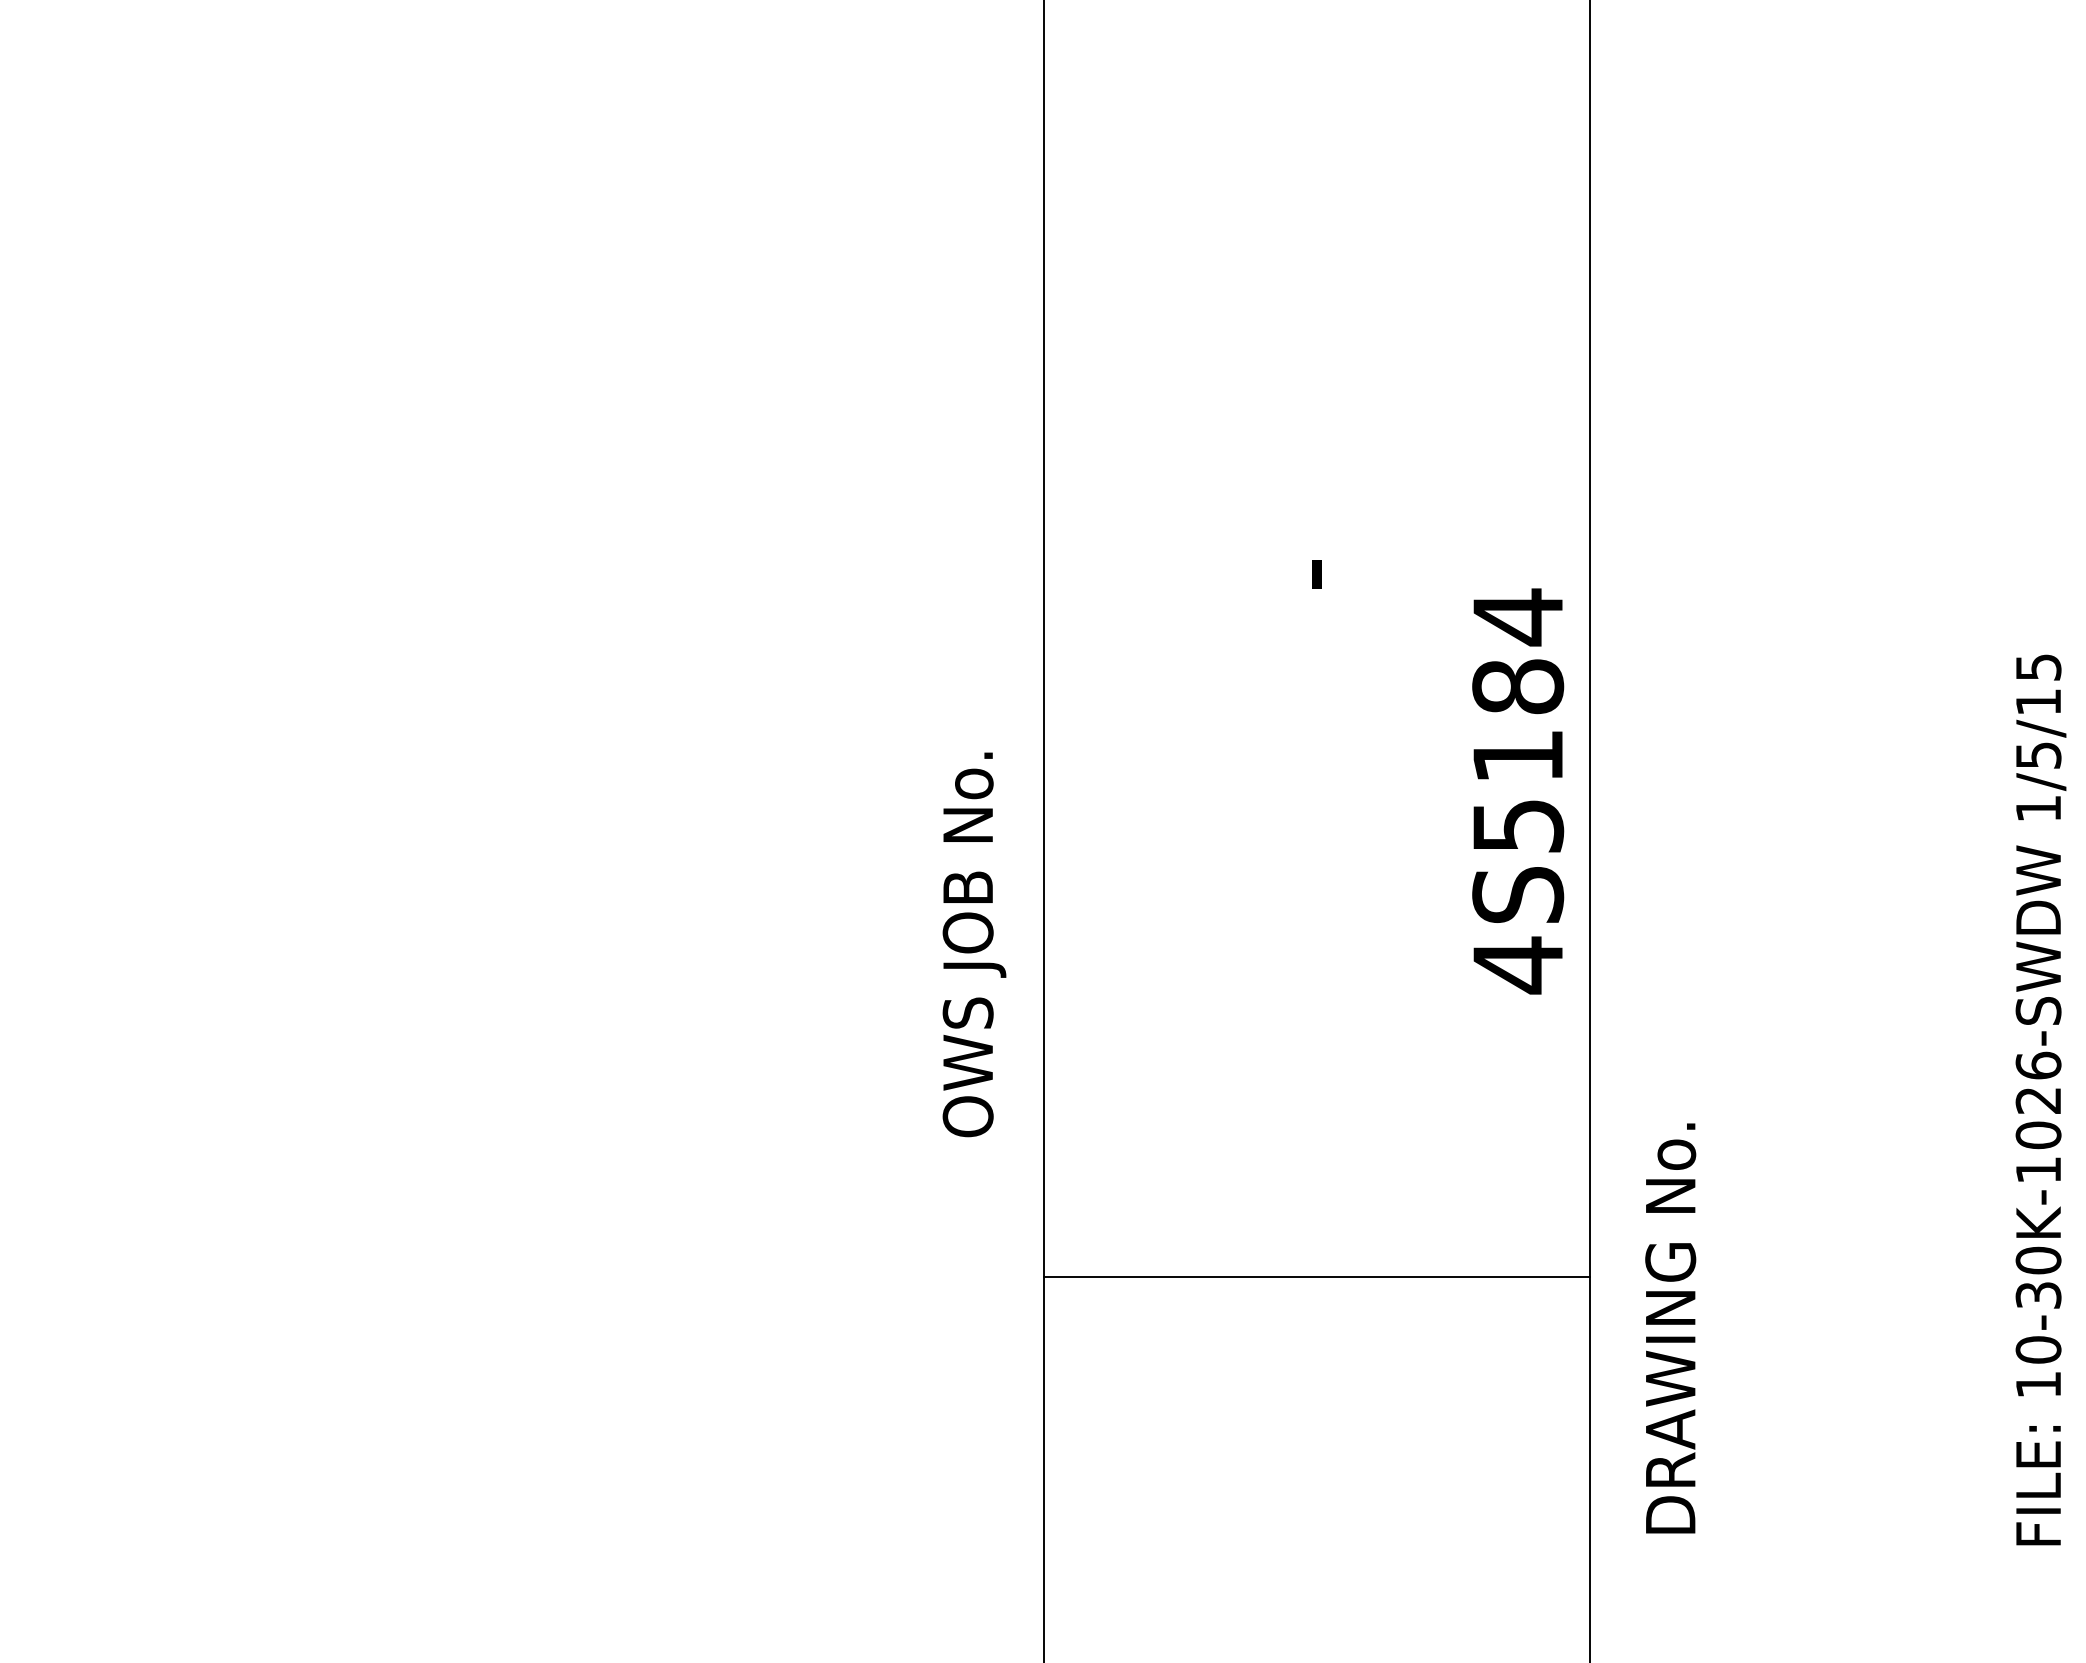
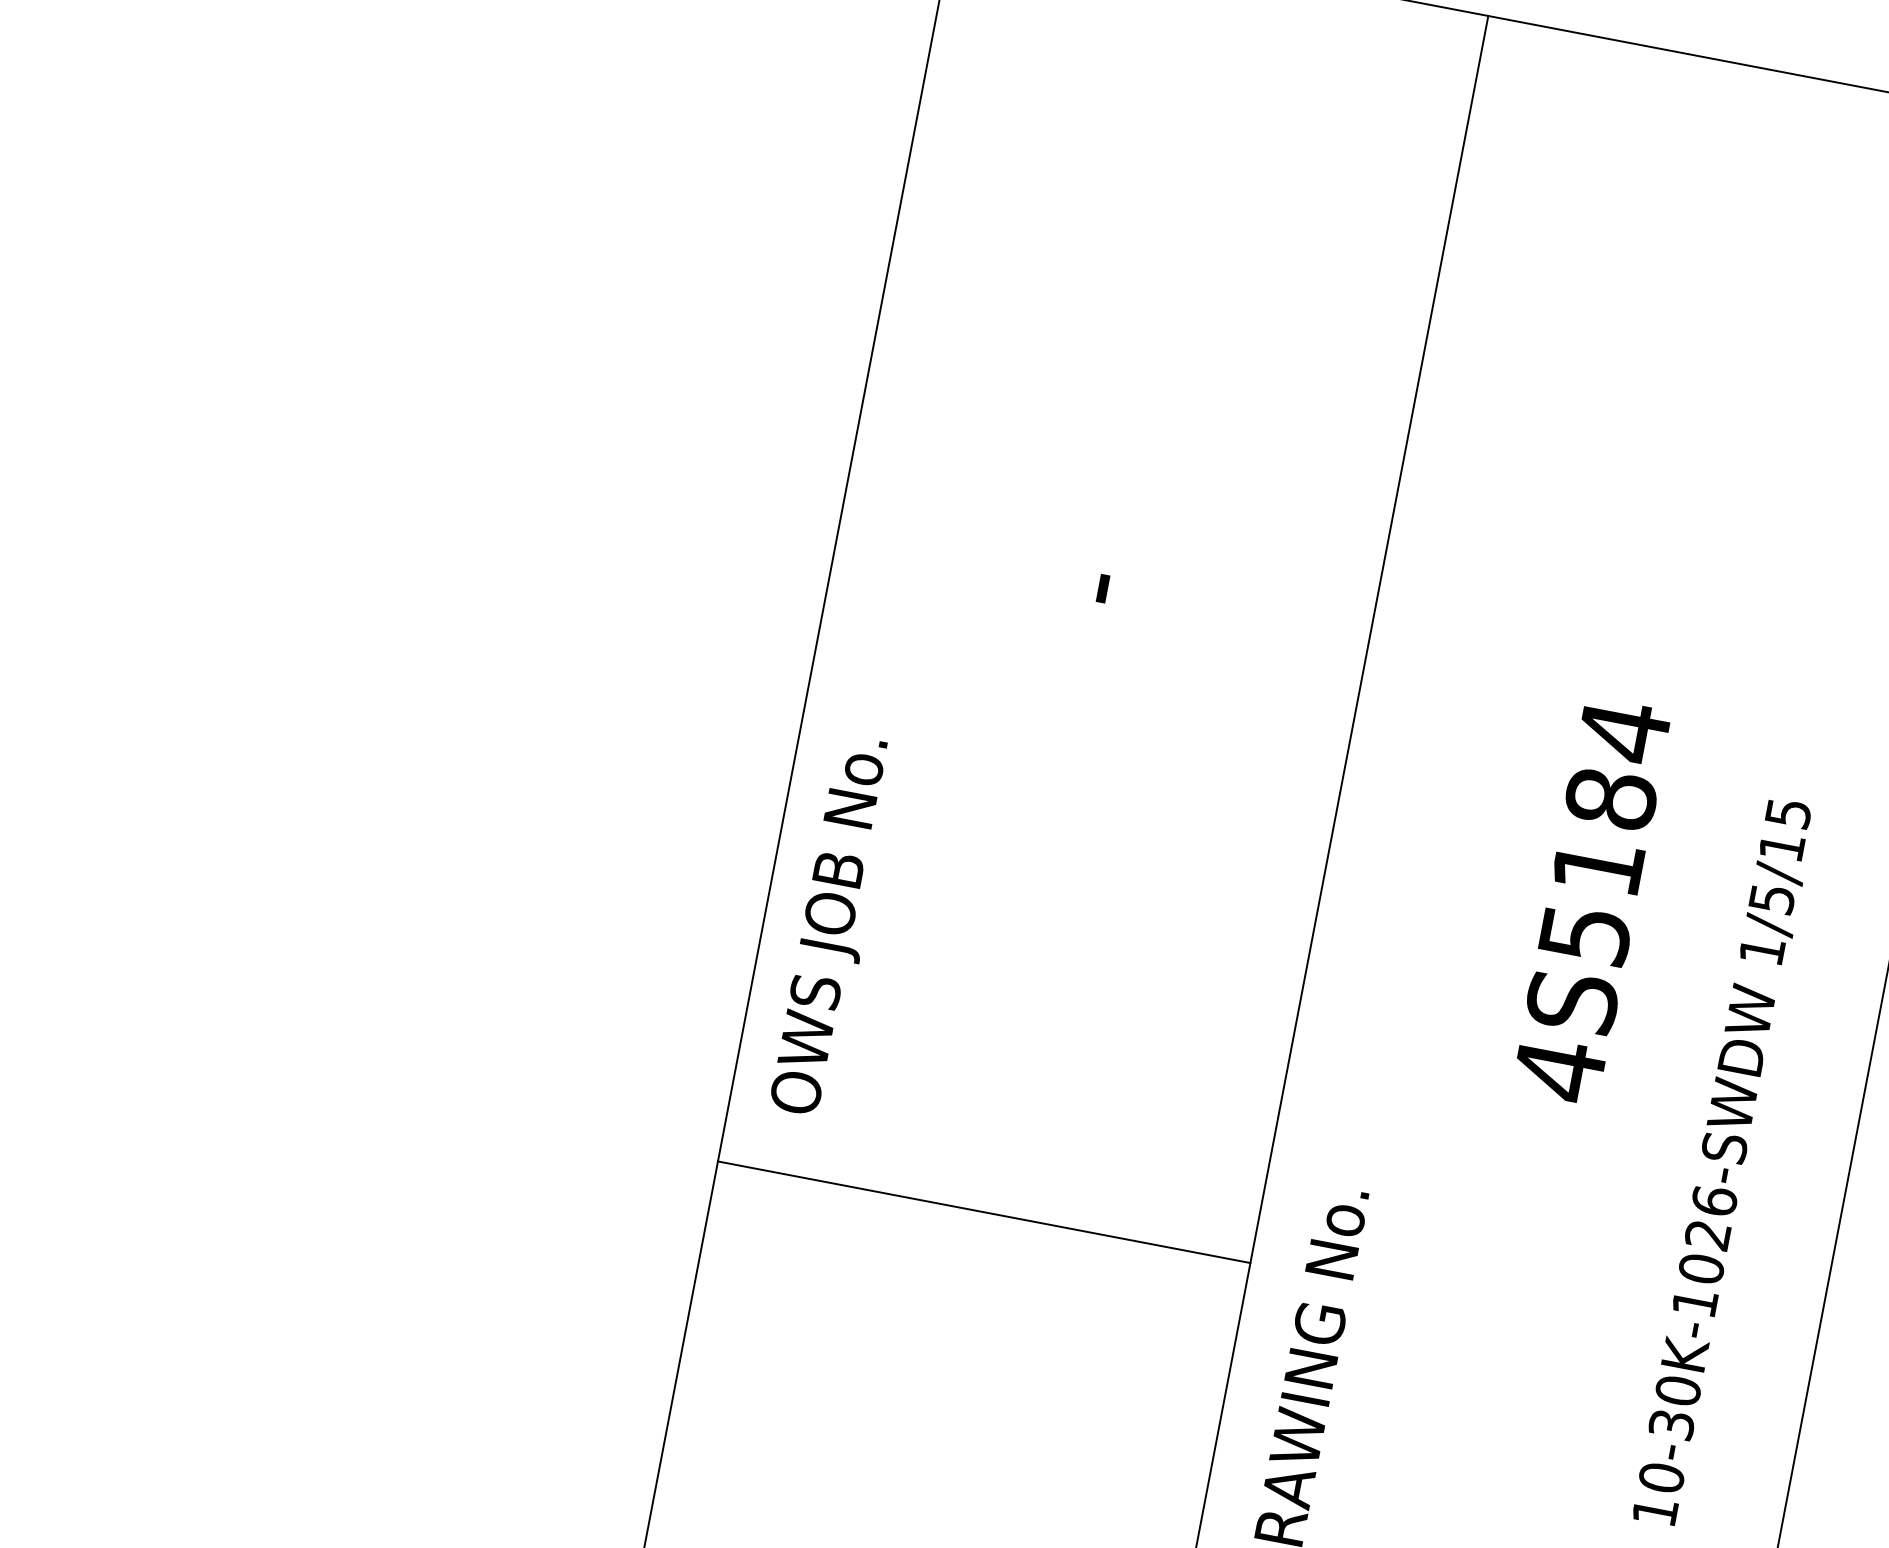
text: (1518, 791) -> (1592, 901), moved
text: (974, 944) -> (834, 926), moved
line: (1316, 1276) -> (983, 1211), moved

